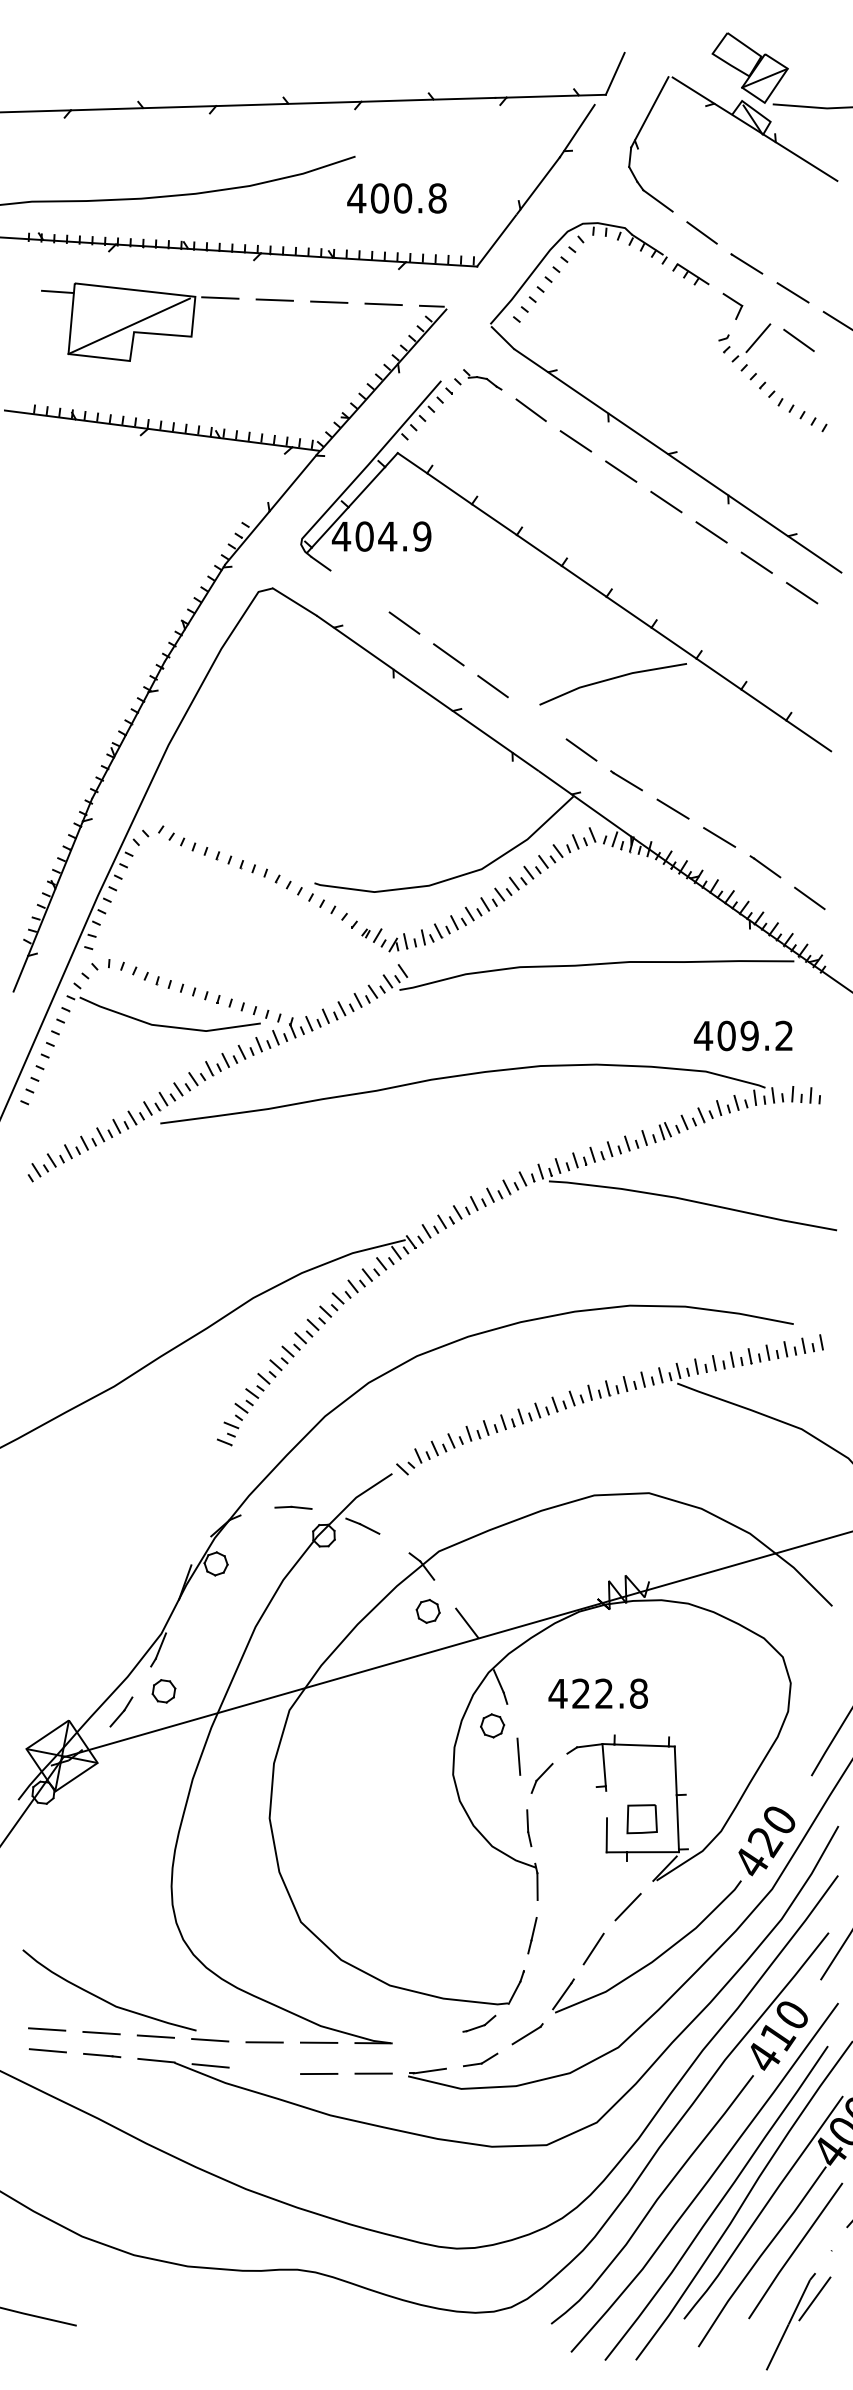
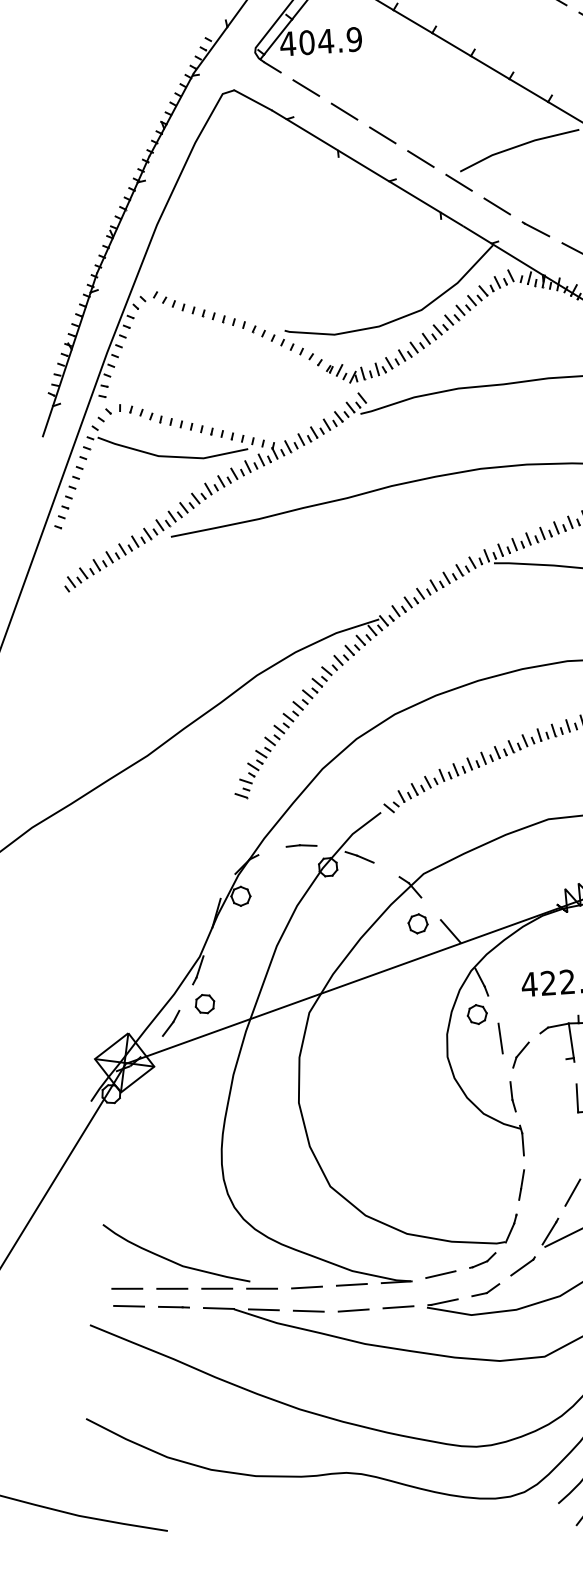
line: (359, 591) -> (305, 88), added
line: (537, 717) -> (459, 182), added
line: (427, 2037) -> (440, 1274), added
line: (264, 2070) -> (308, 1310), added

